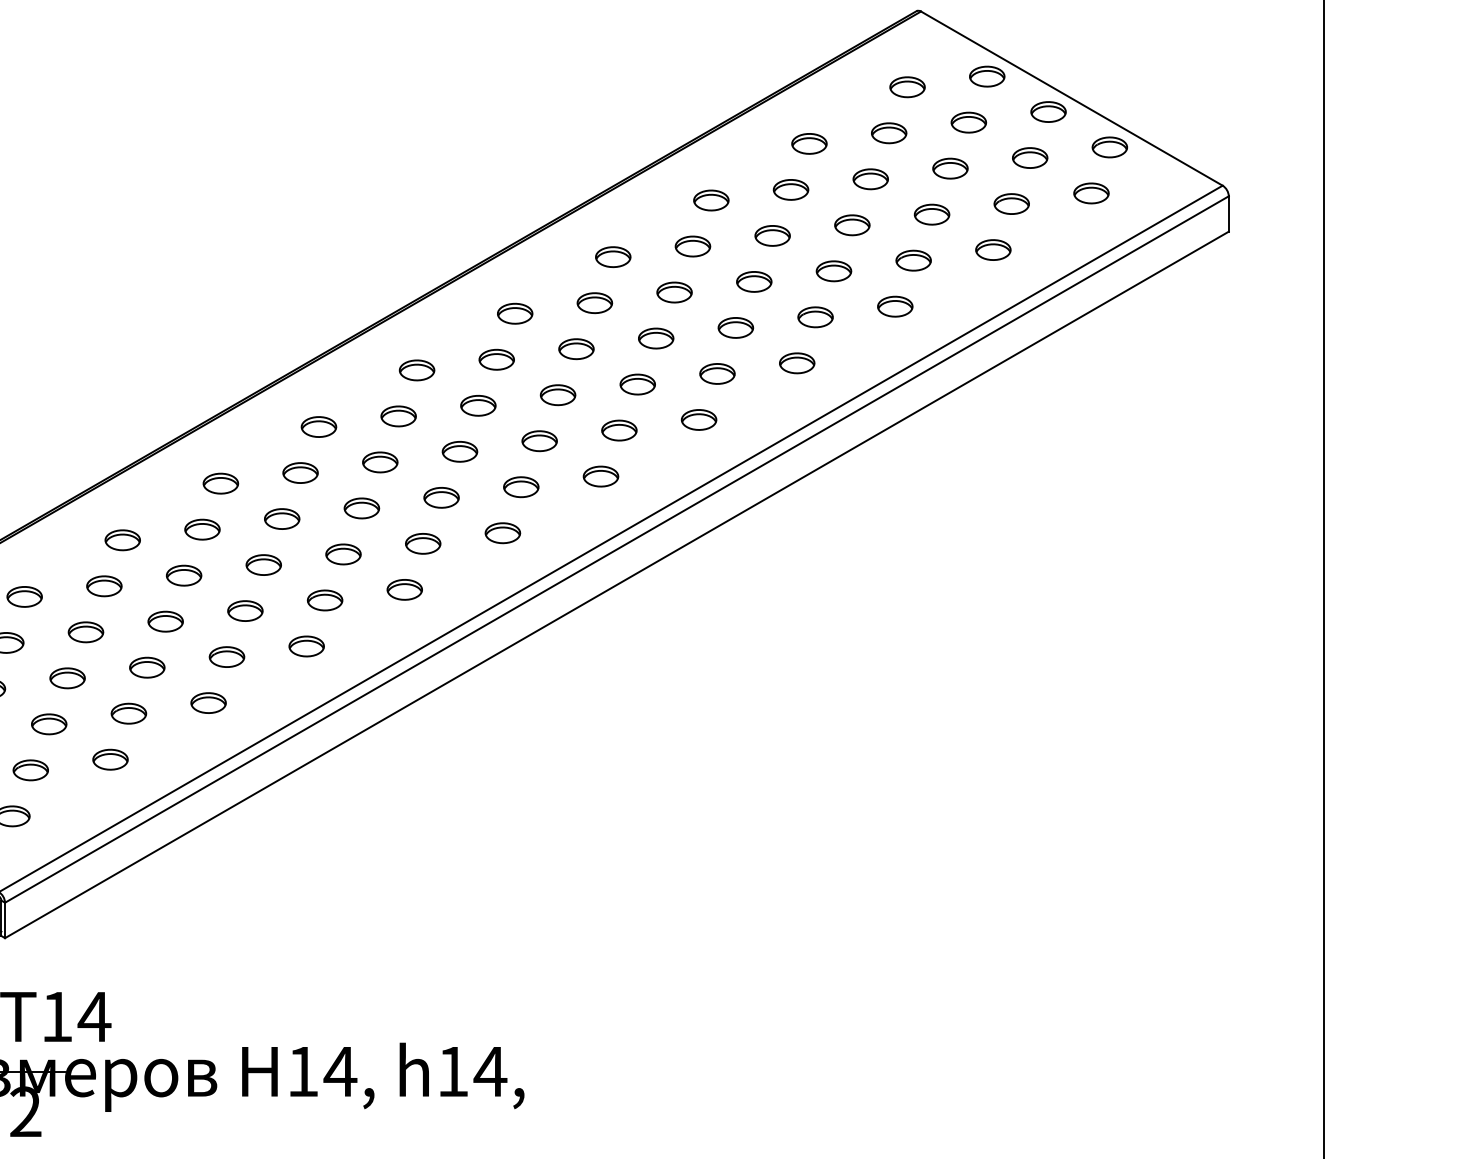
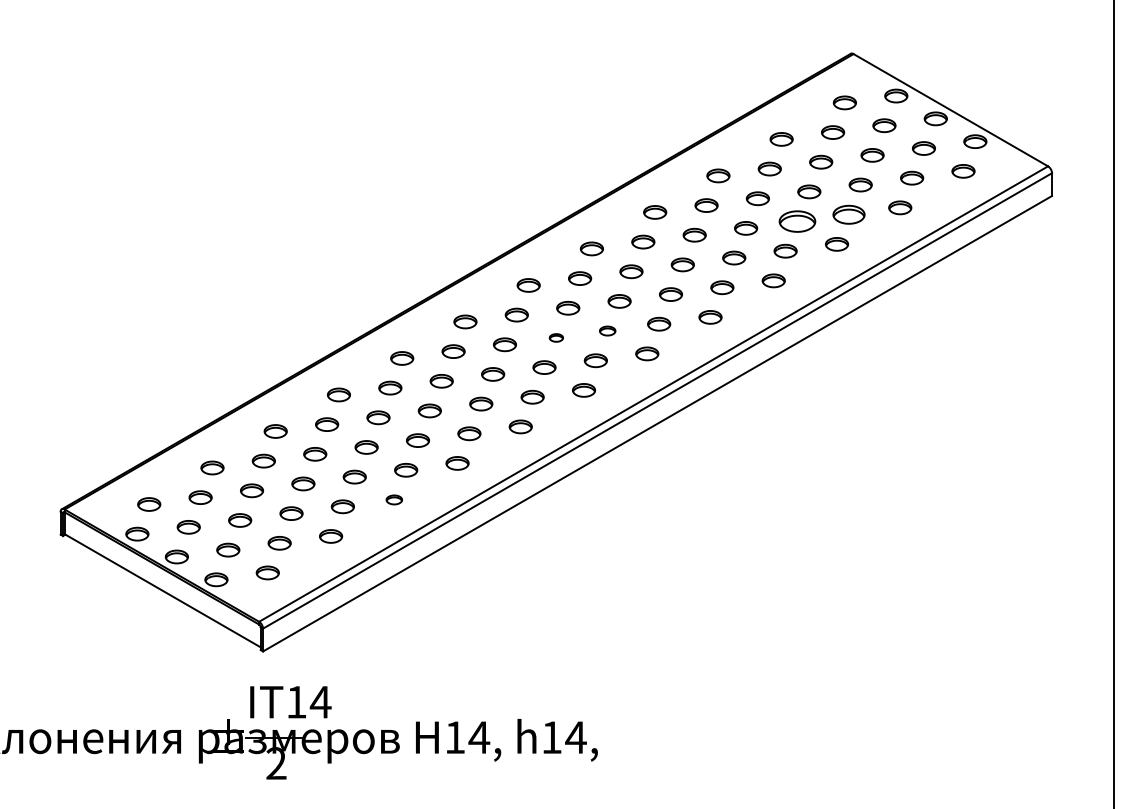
part: (913, 260) -> (848, 214), size x1.4
part: (834, 271) -> (797, 221), size x1.6
part: (539, 440) -> (607, 330), size x0.7
part: (460, 451) -> (556, 337), size x0.6
part: (208, 702) -> (394, 499), size x0.7

